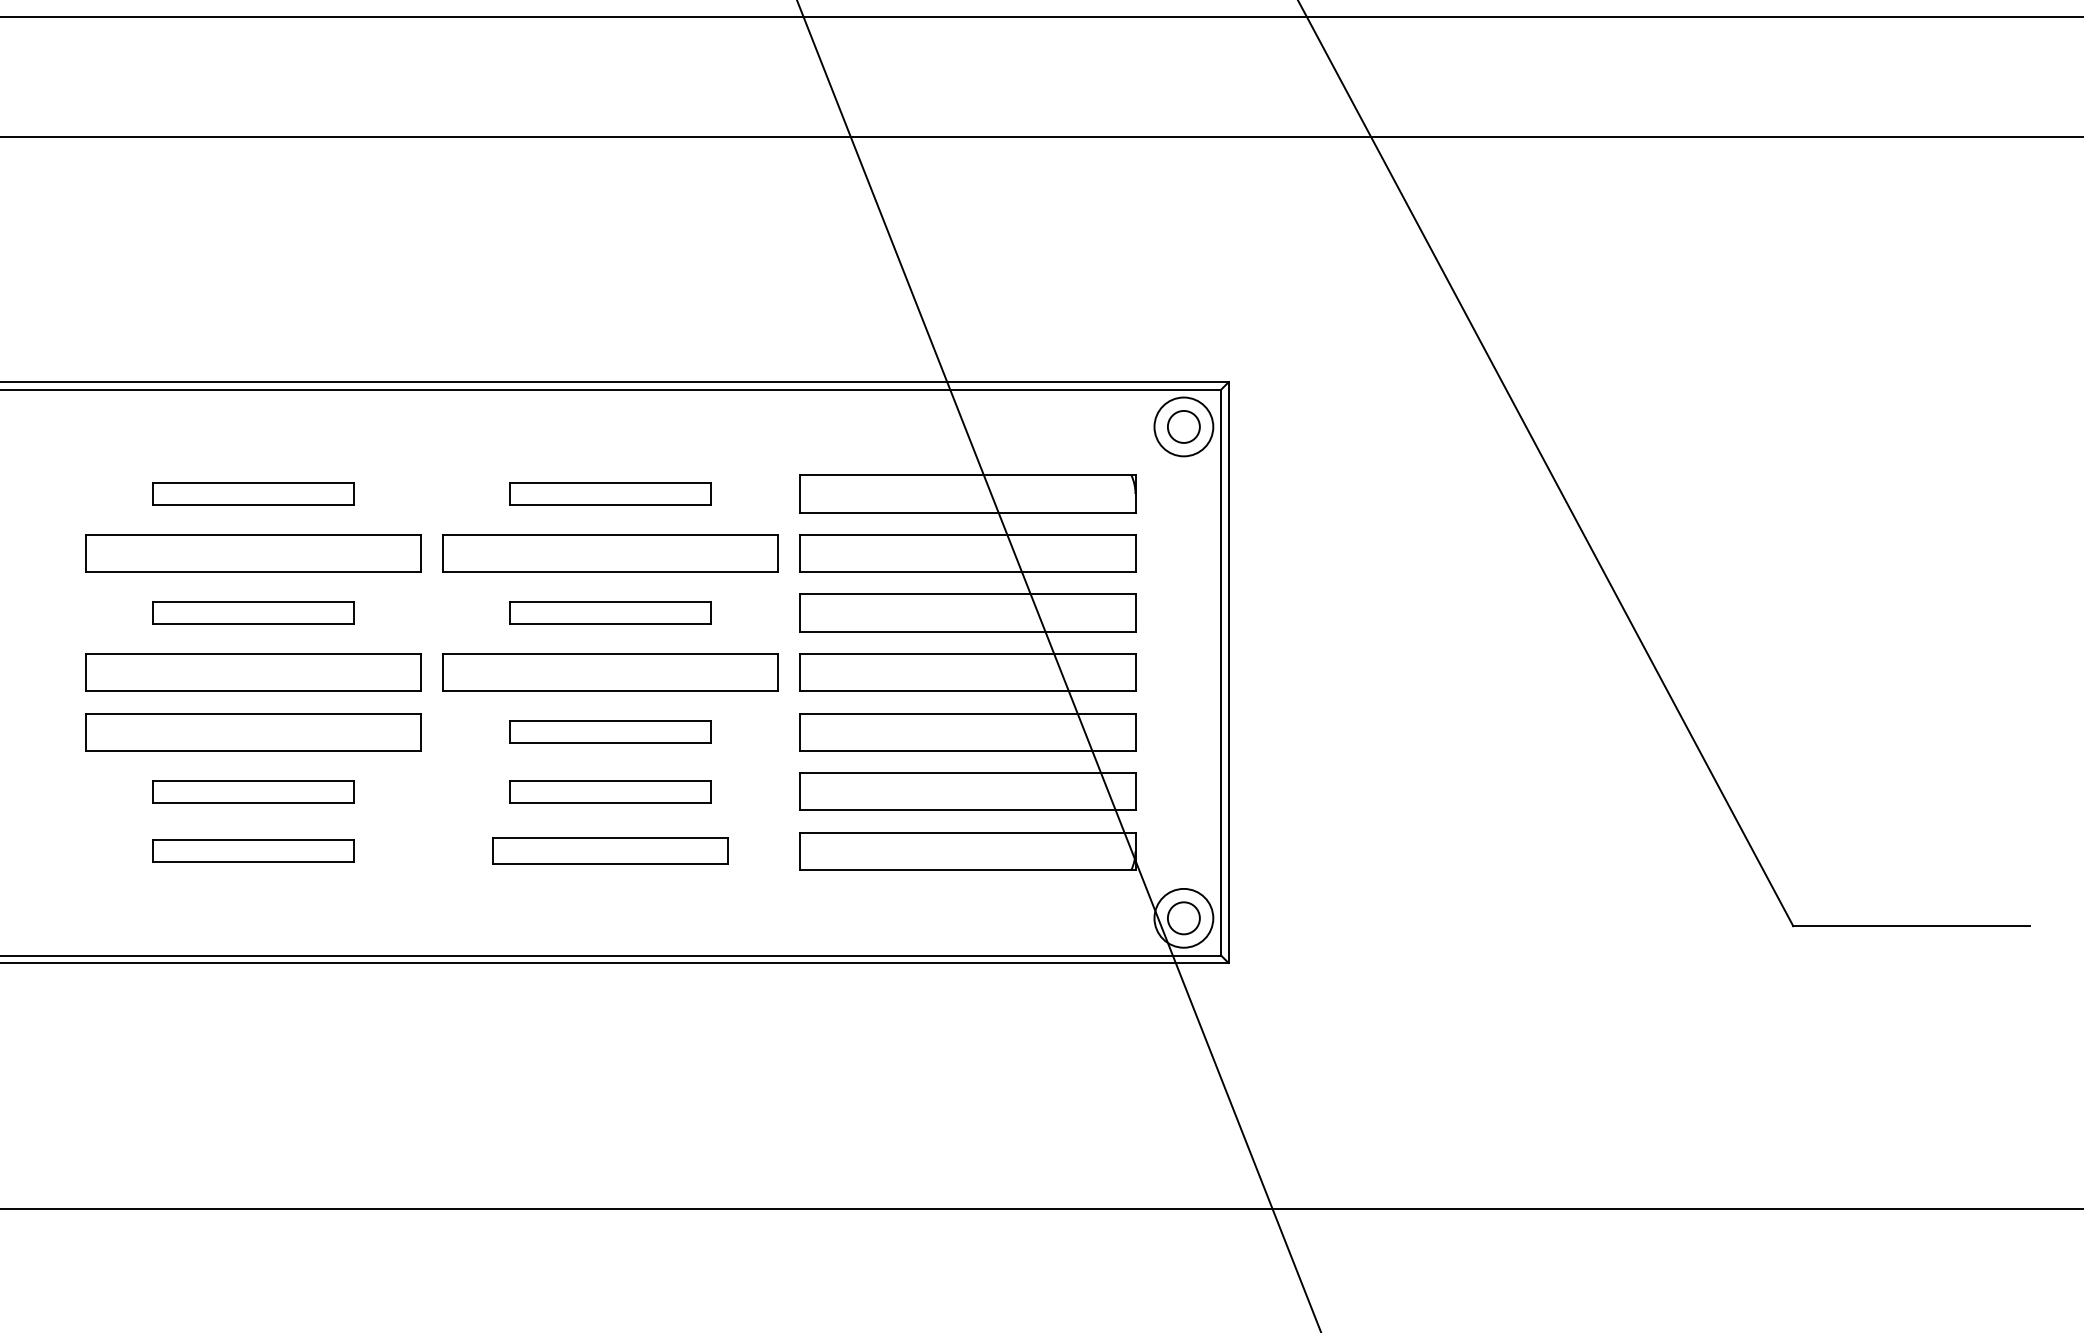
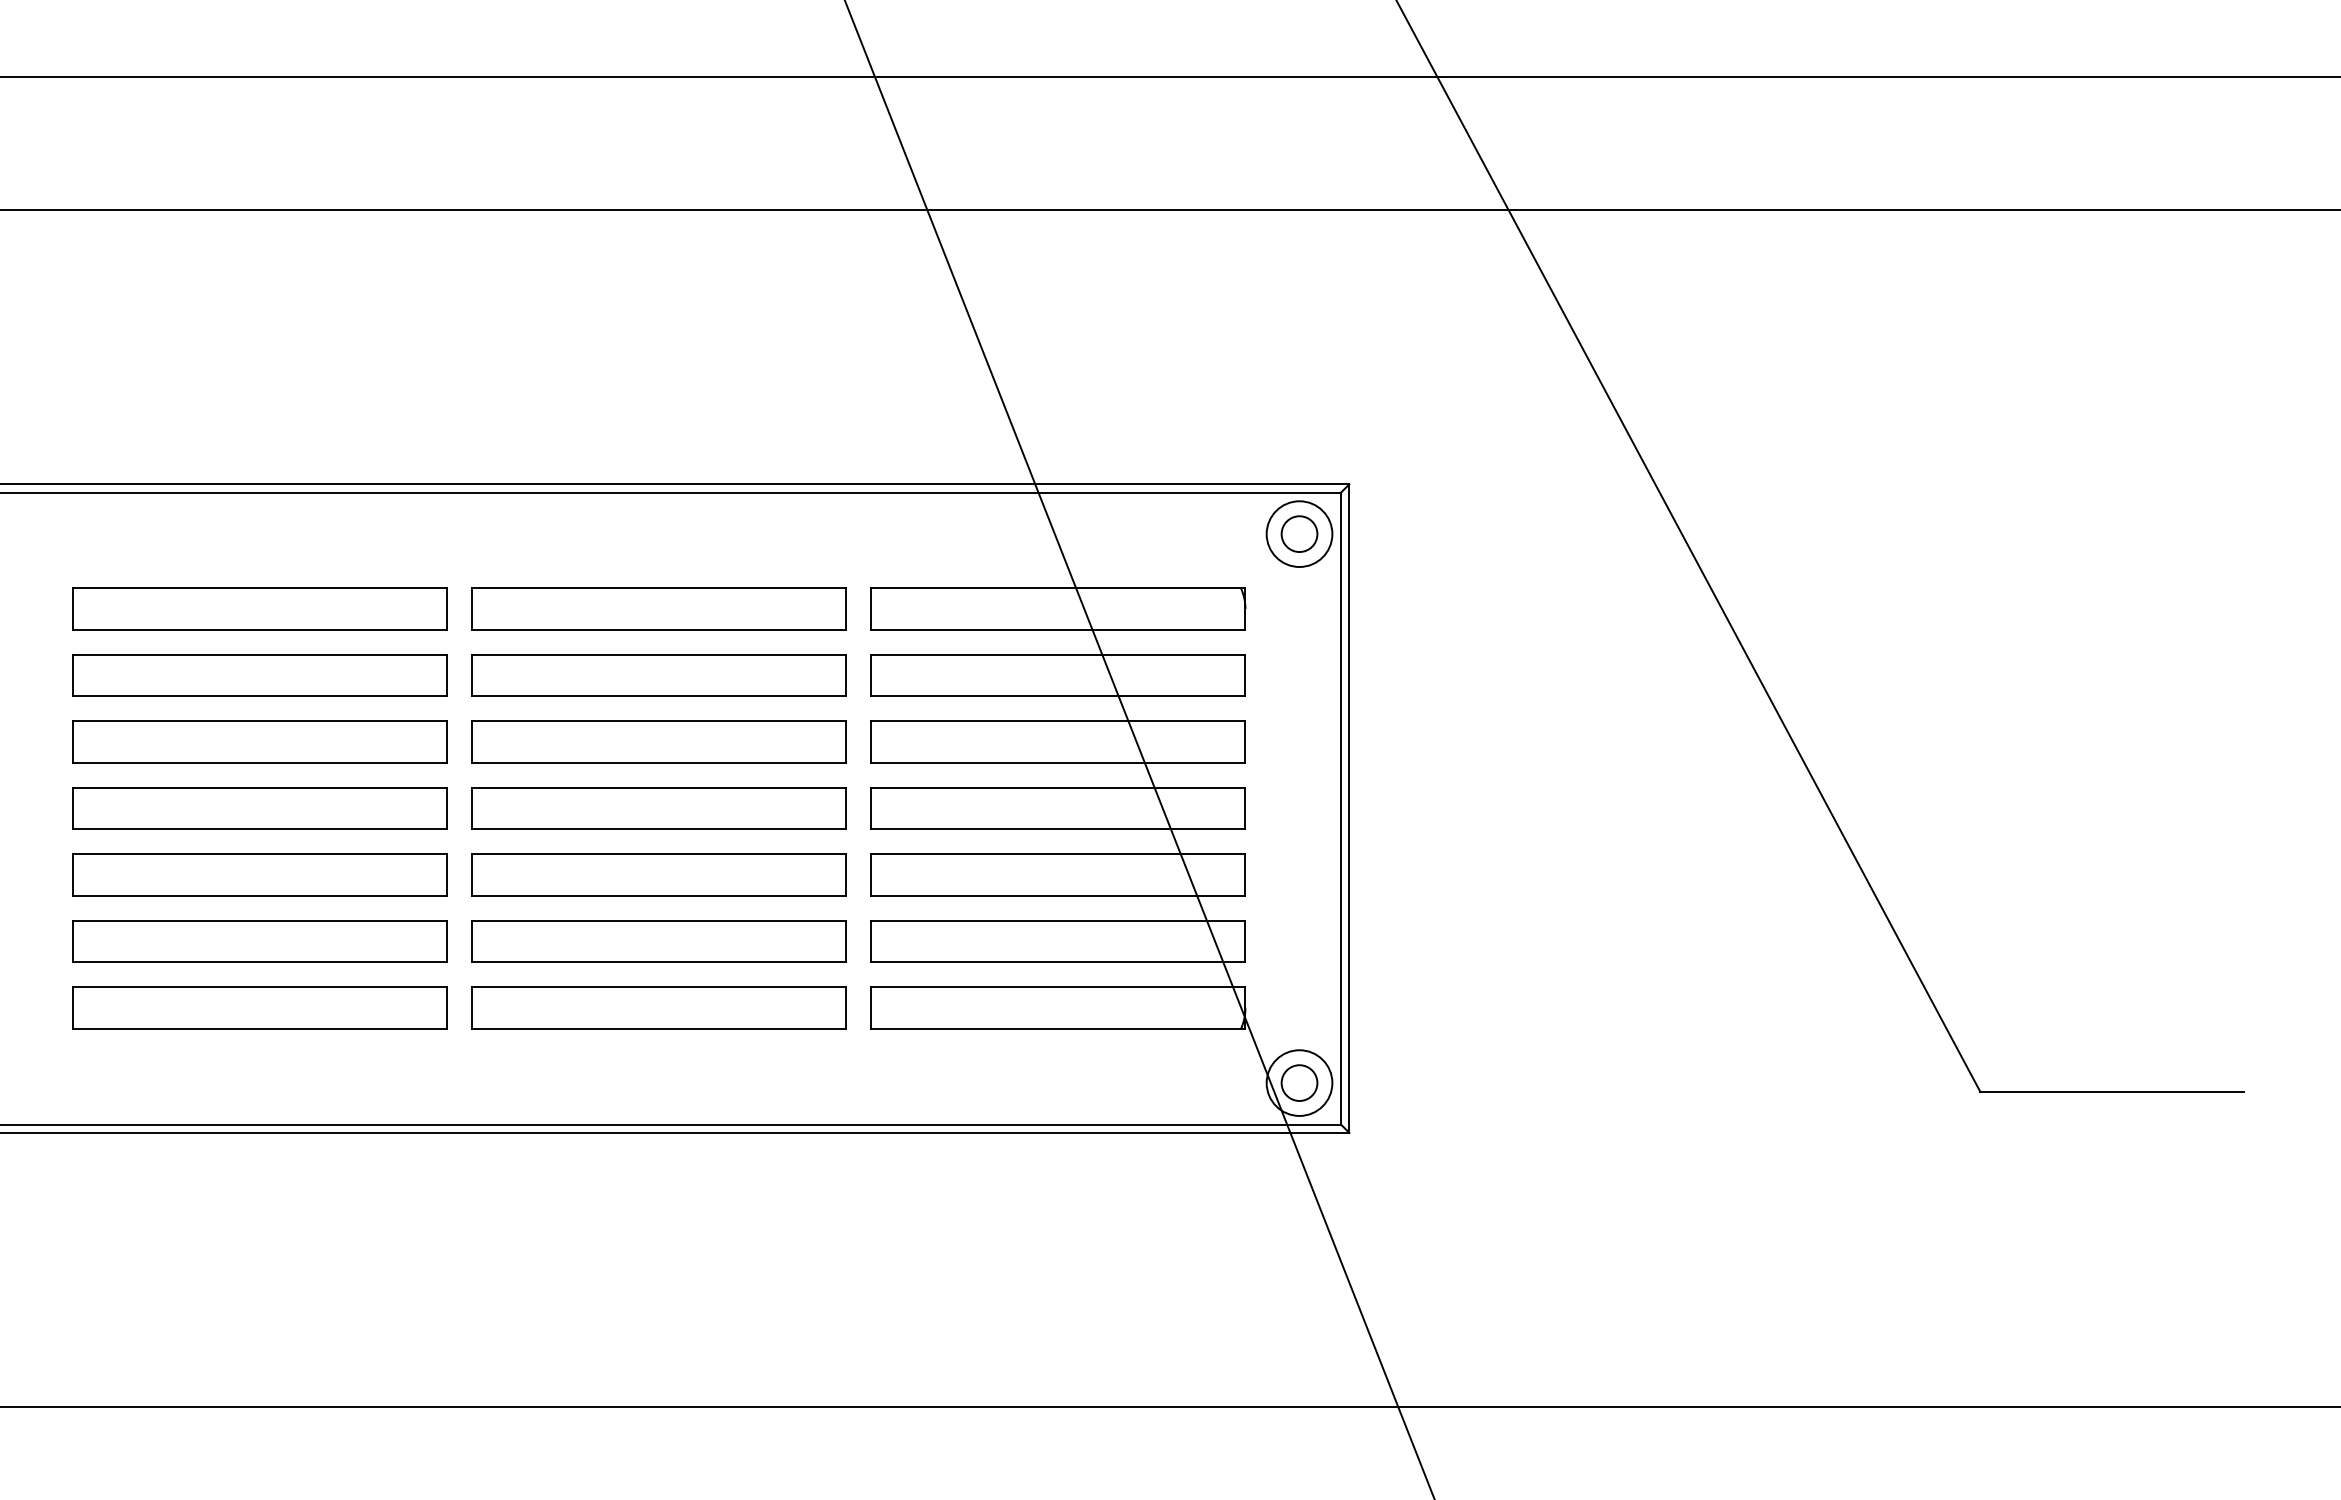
part: (252, 493) -> (259, 608), size x1.67
part: (610, 493) -> (658, 608), size x1.67
part: (252, 612) -> (259, 741), size x1.67
part: (610, 612) -> (658, 741), size x1.67
part: (610, 731) -> (658, 874), size x1.67
part: (252, 791) -> (259, 941), size x1.67
part: (610, 791) -> (658, 941), size x1.67
part: (252, 850) -> (259, 1007), size x1.67
part: (610, 850) -> (658, 1007), size x1.43

